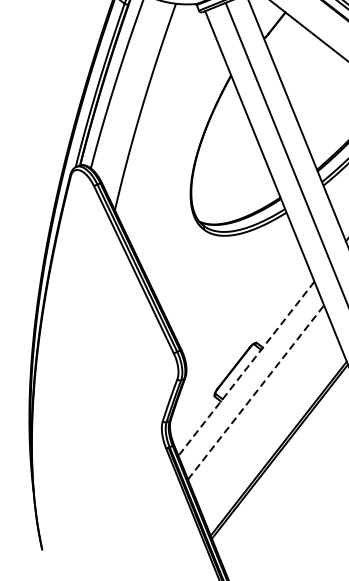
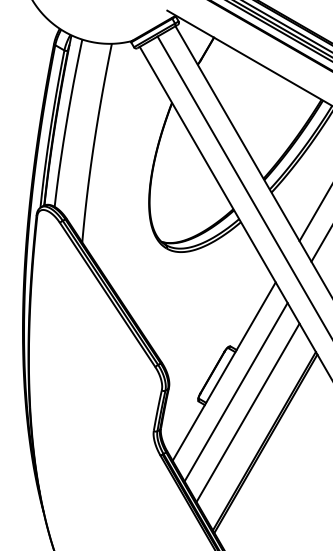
line: (245, 369) -> (223, 372), dashed -> solid
line: (256, 391) -> (236, 391), dashed -> solid
line: (265, 415) -> (247, 412), added

